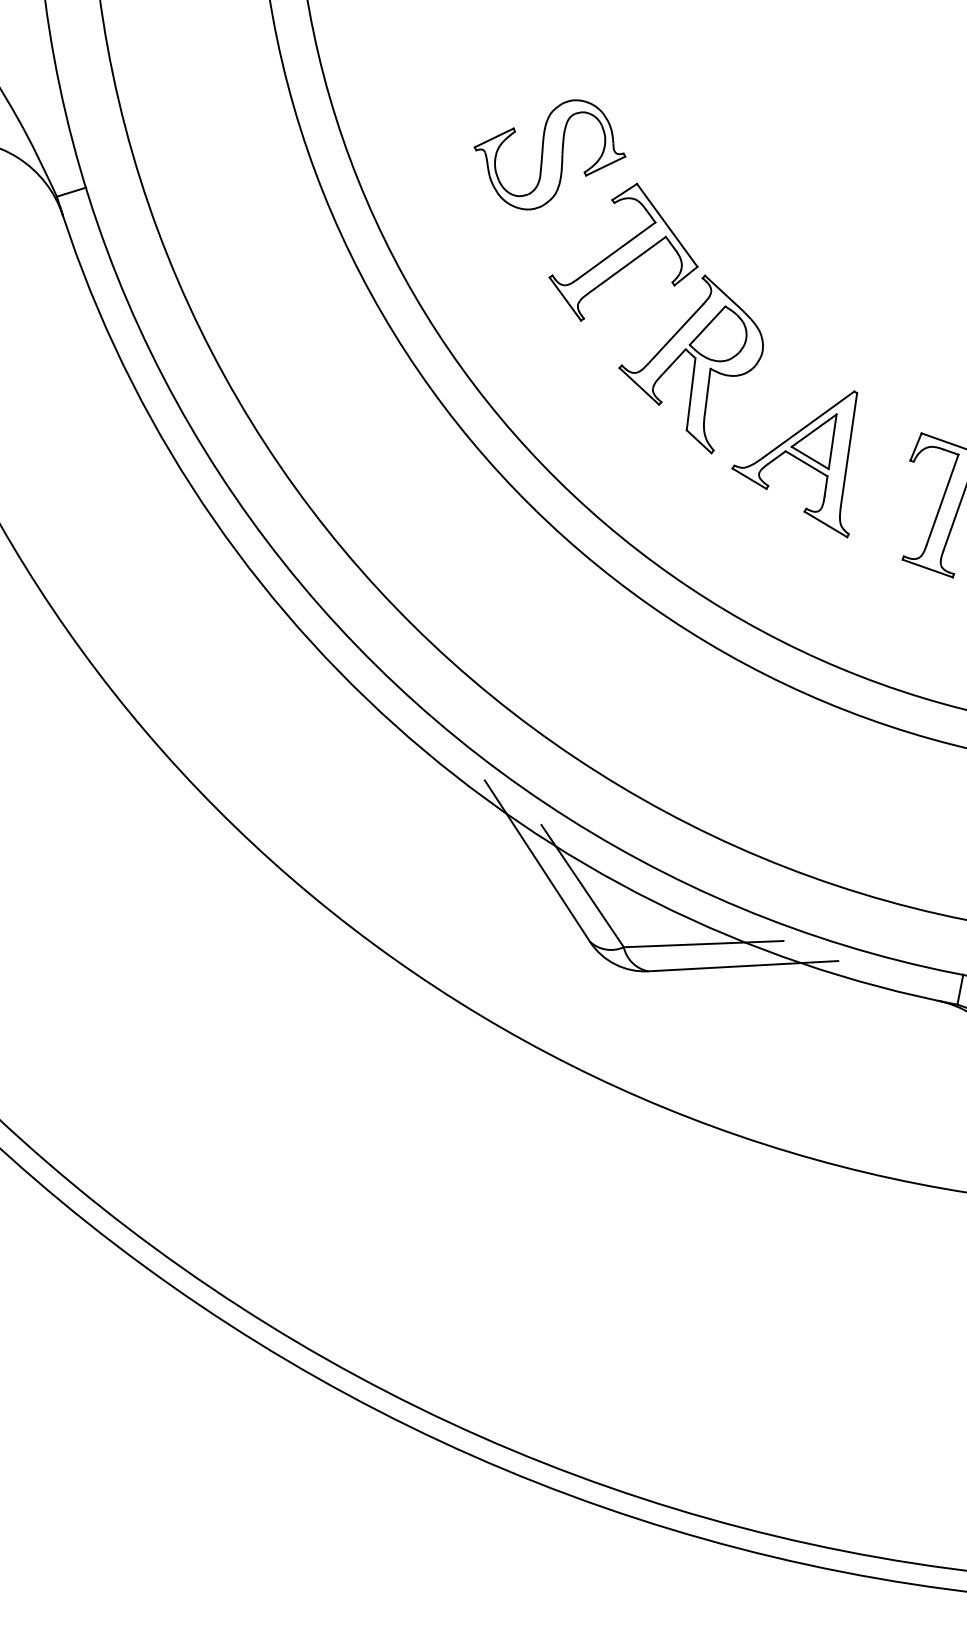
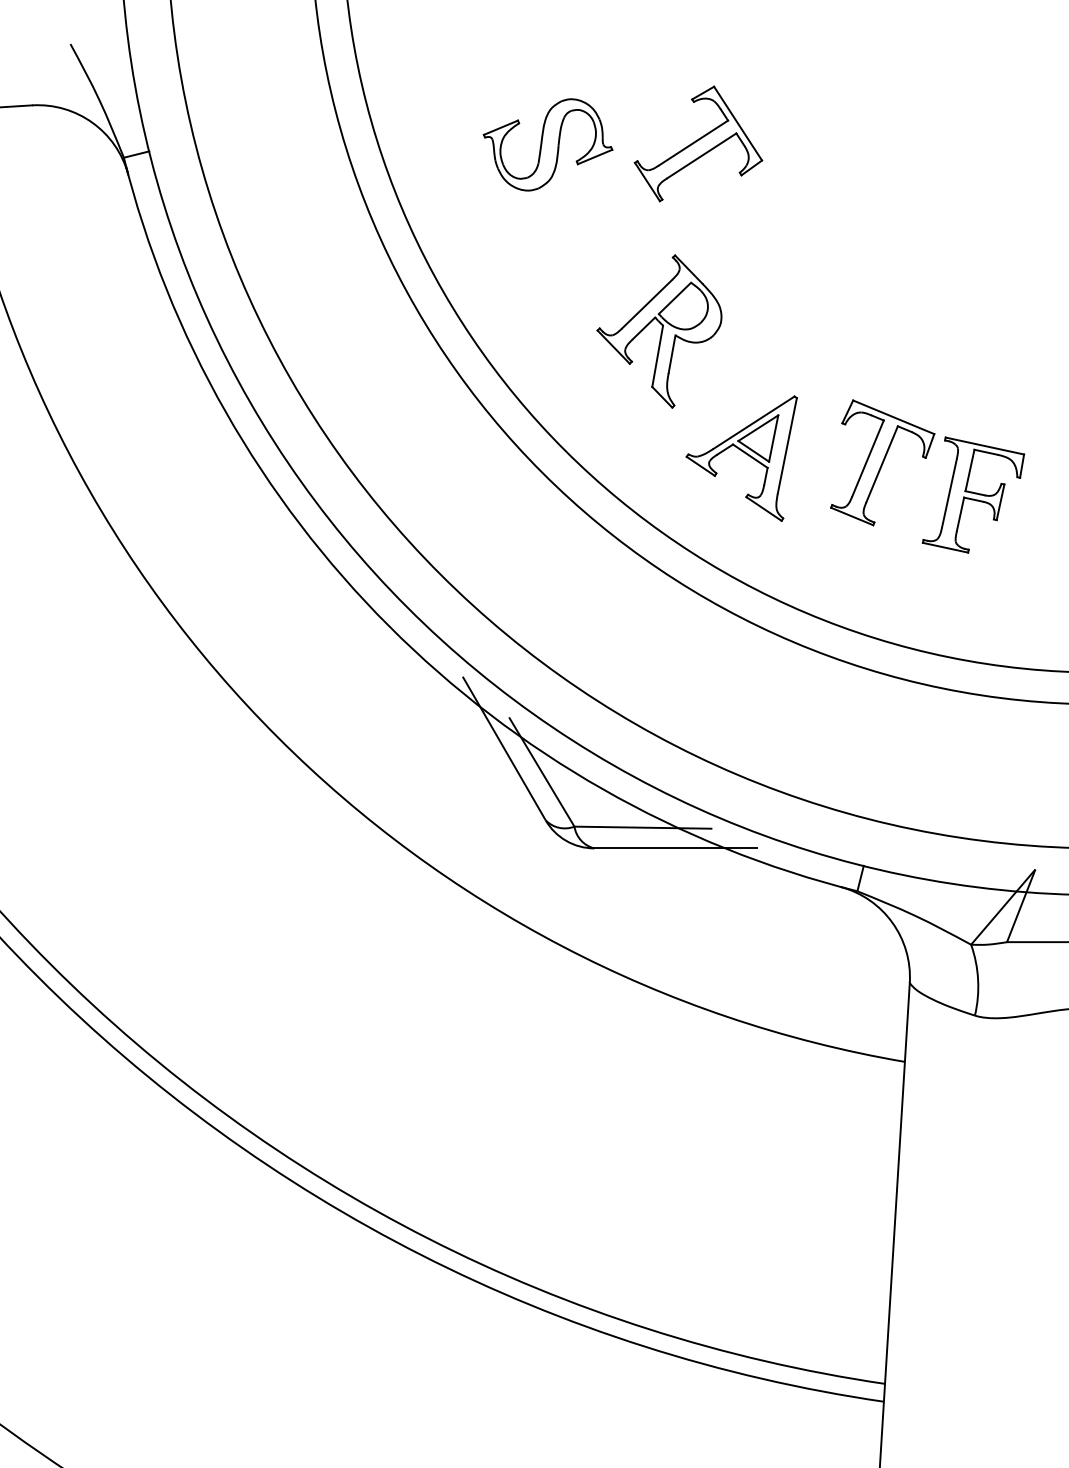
part: (622, 251) -> (698, 143), moved
part: (796, 467) -> (741, 458), moved

